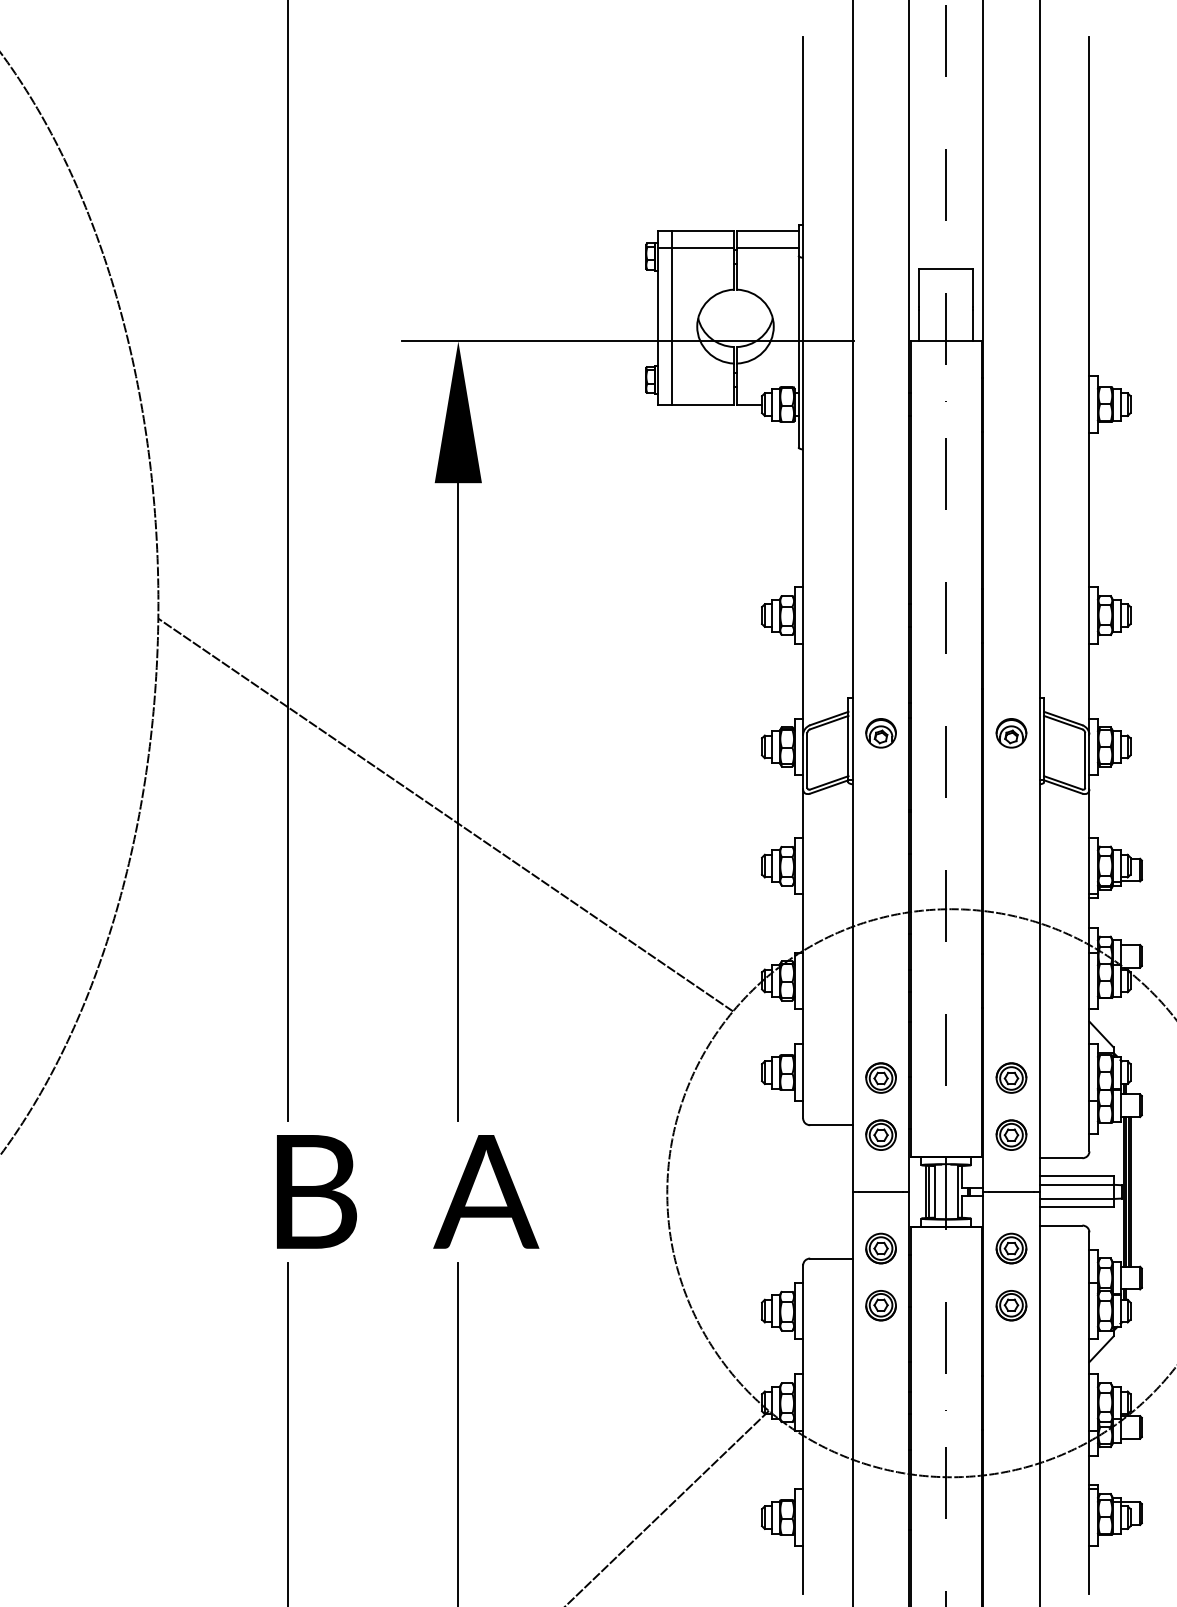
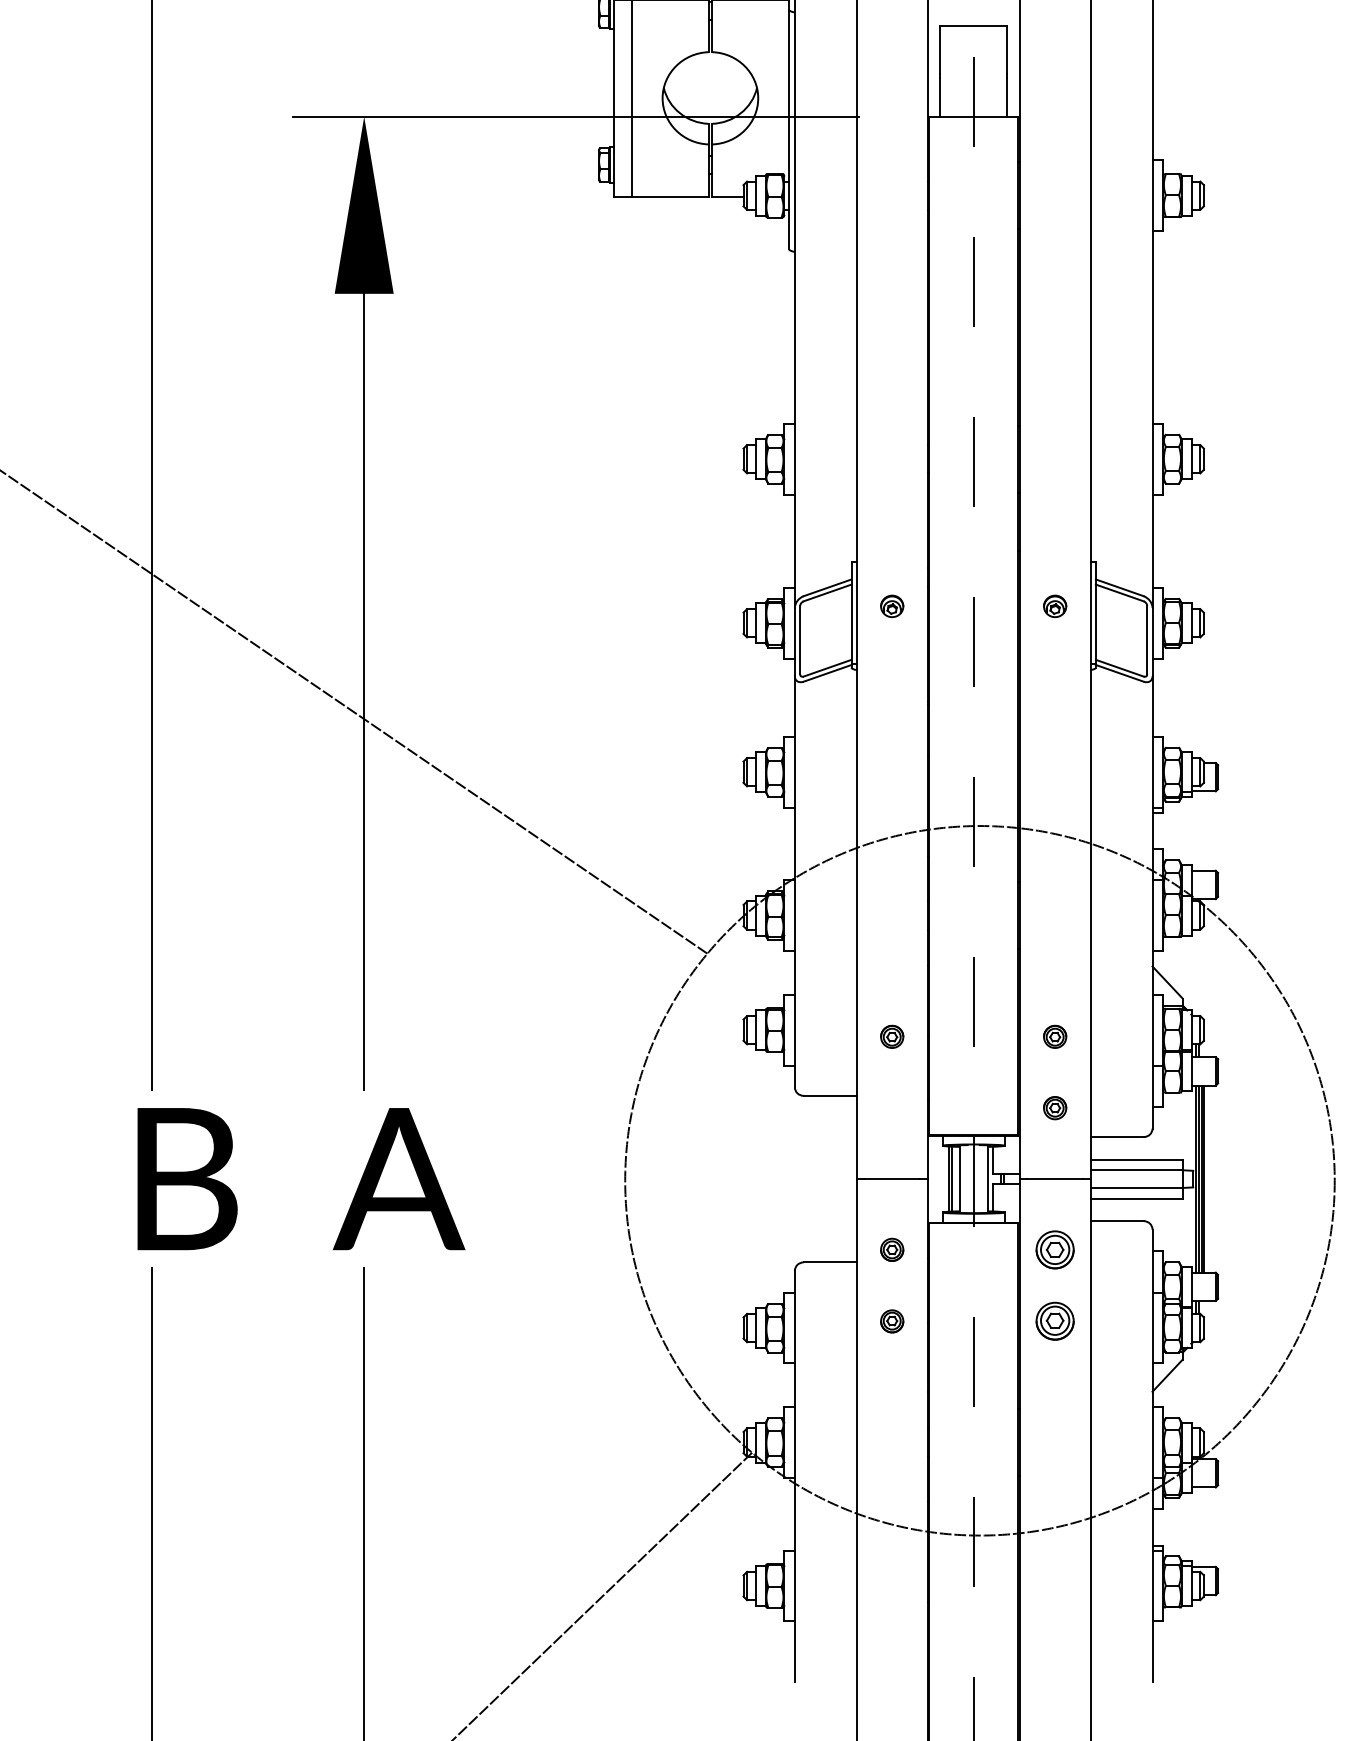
part: (880, 733) -> (891, 606), size x0.6
part: (1011, 733) -> (1055, 606), size x0.6
part: (880, 1077) -> (891, 1036), size x0.6
part: (1011, 1077) -> (1055, 1036), size x0.6
part: (880, 1134) -> (891, 1107), removed
part: (1011, 1134) -> (1055, 1107), size x0.6
part: (880, 1248) -> (891, 1249), size x0.6
part: (880, 1305) -> (891, 1321), size x0.6

